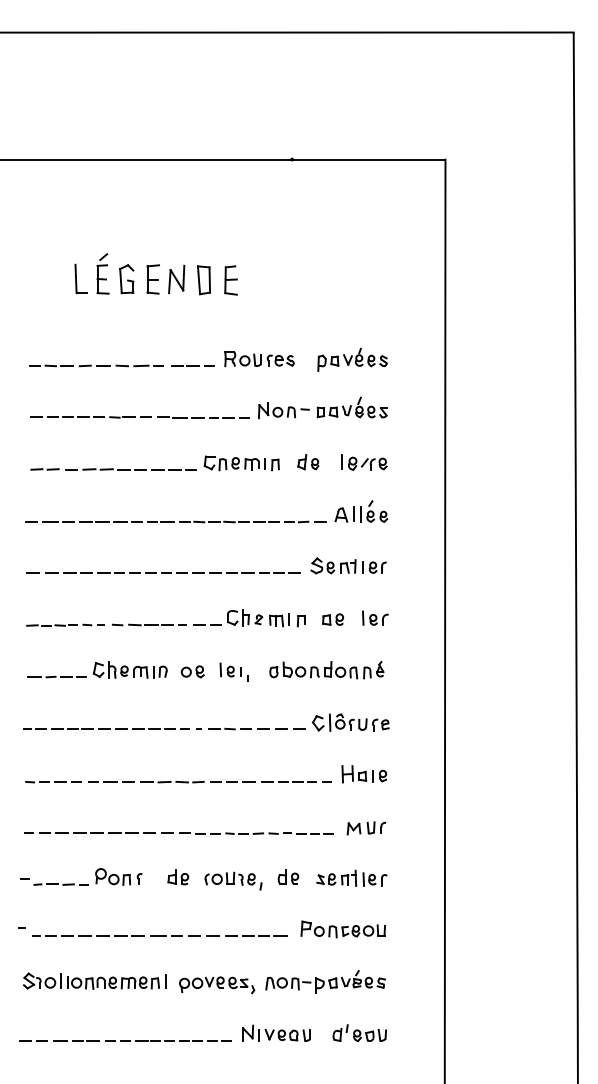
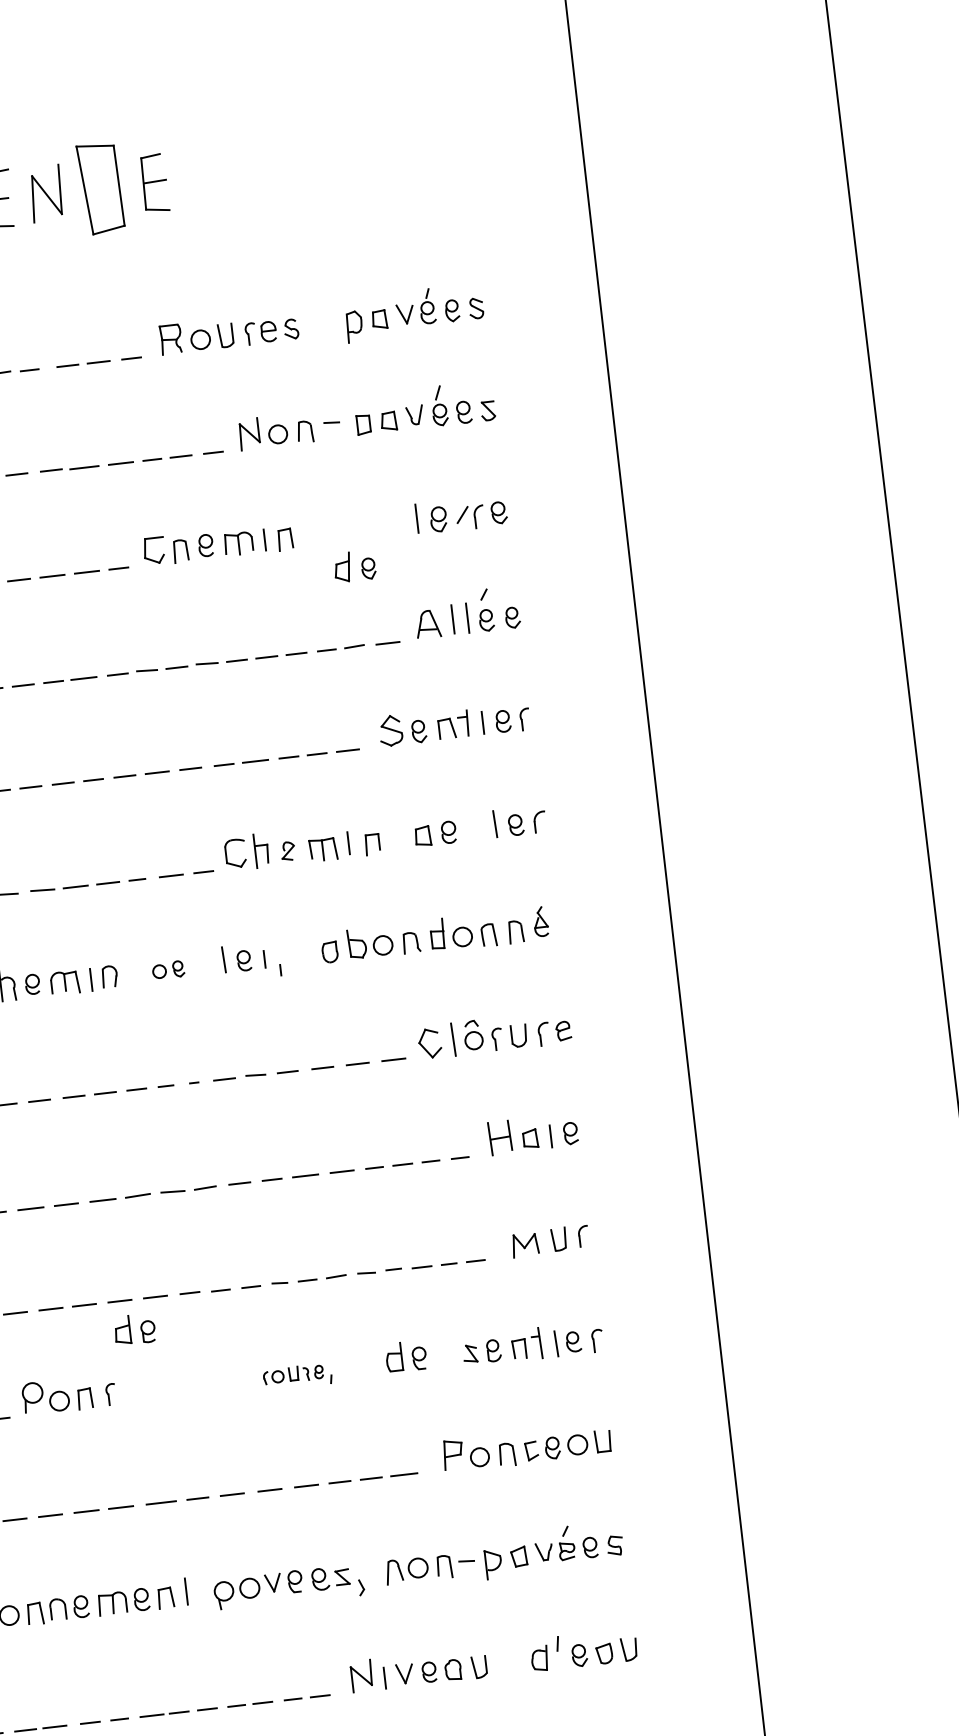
part: (203, 280) -> (99, 189), size x1.6
part: (308, 462) -> (355, 566), moved
part: (192, 671) -> (167, 969), size x0.7
part: (178, 877) -> (135, 1329), moved
part: (233, 880) -> (297, 1375), size x0.6

